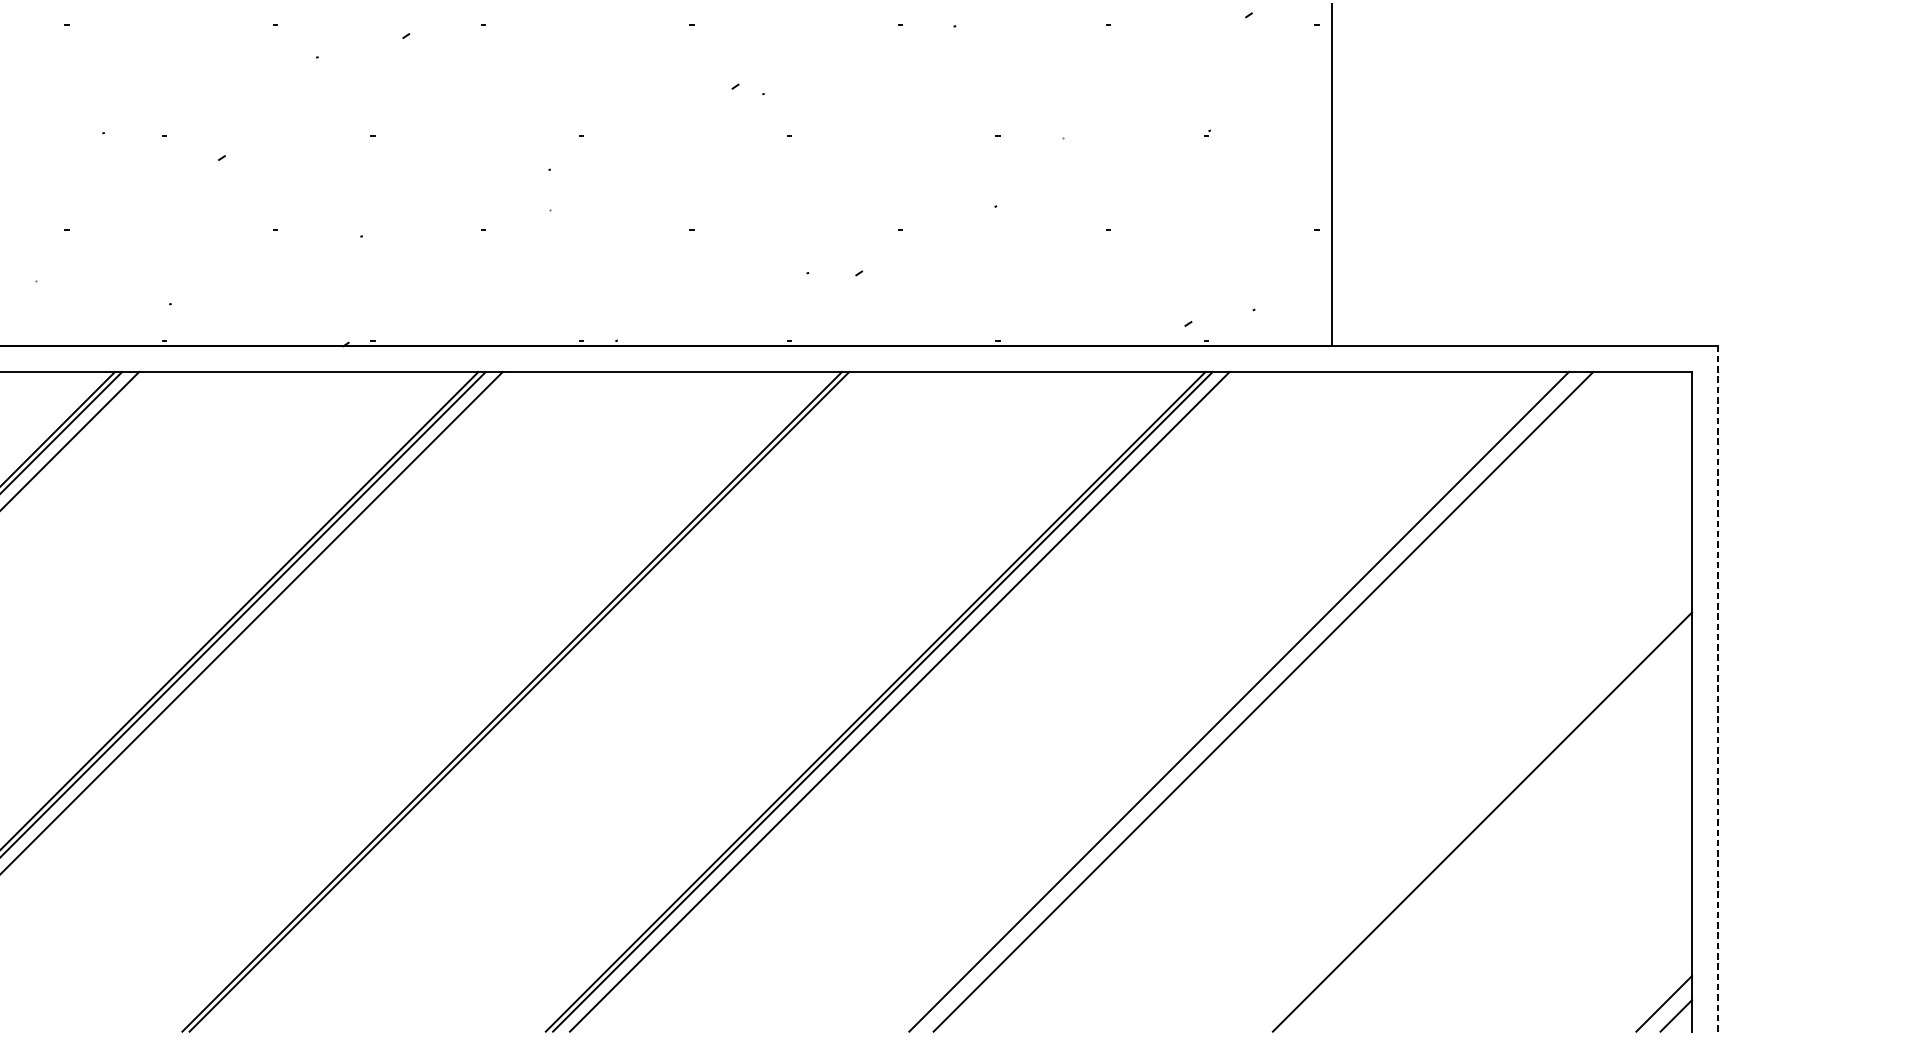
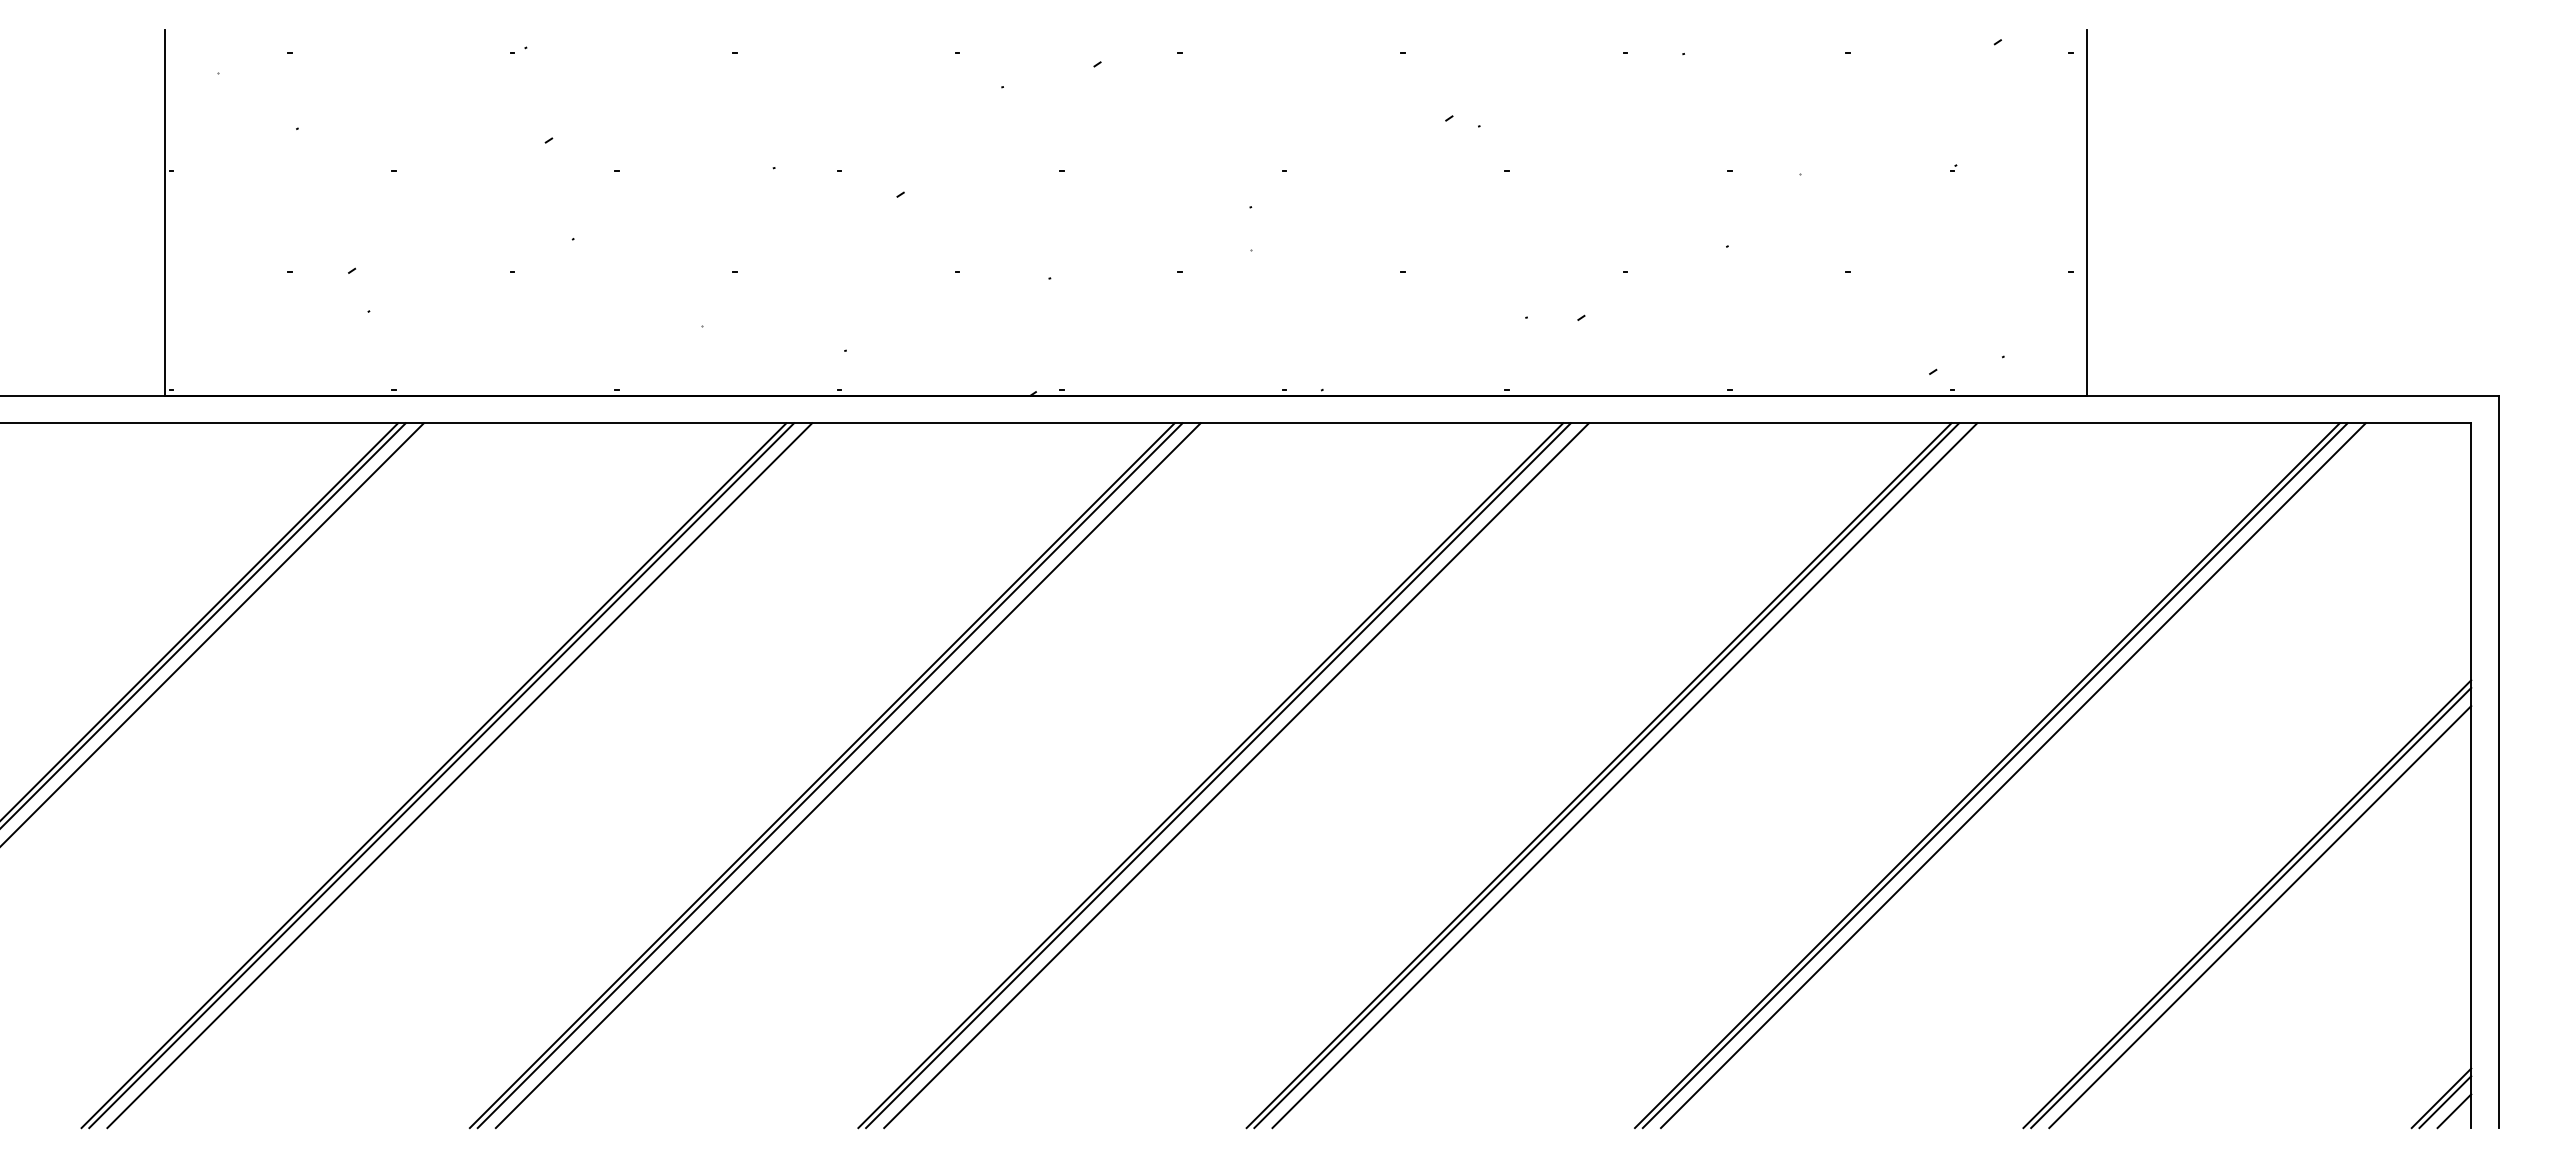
line: (1717, 688) -> (2498, 761), dashed -> solid
line: (536, 701) -> (1236, 775), added
line: (1245, 701) -> (1994, 775), added
line: (1486, 825) -> (2251, 907), added
line: (1494, 834) -> (2260, 917), added
line: (1667, 1007) -> (2445, 1102), added

